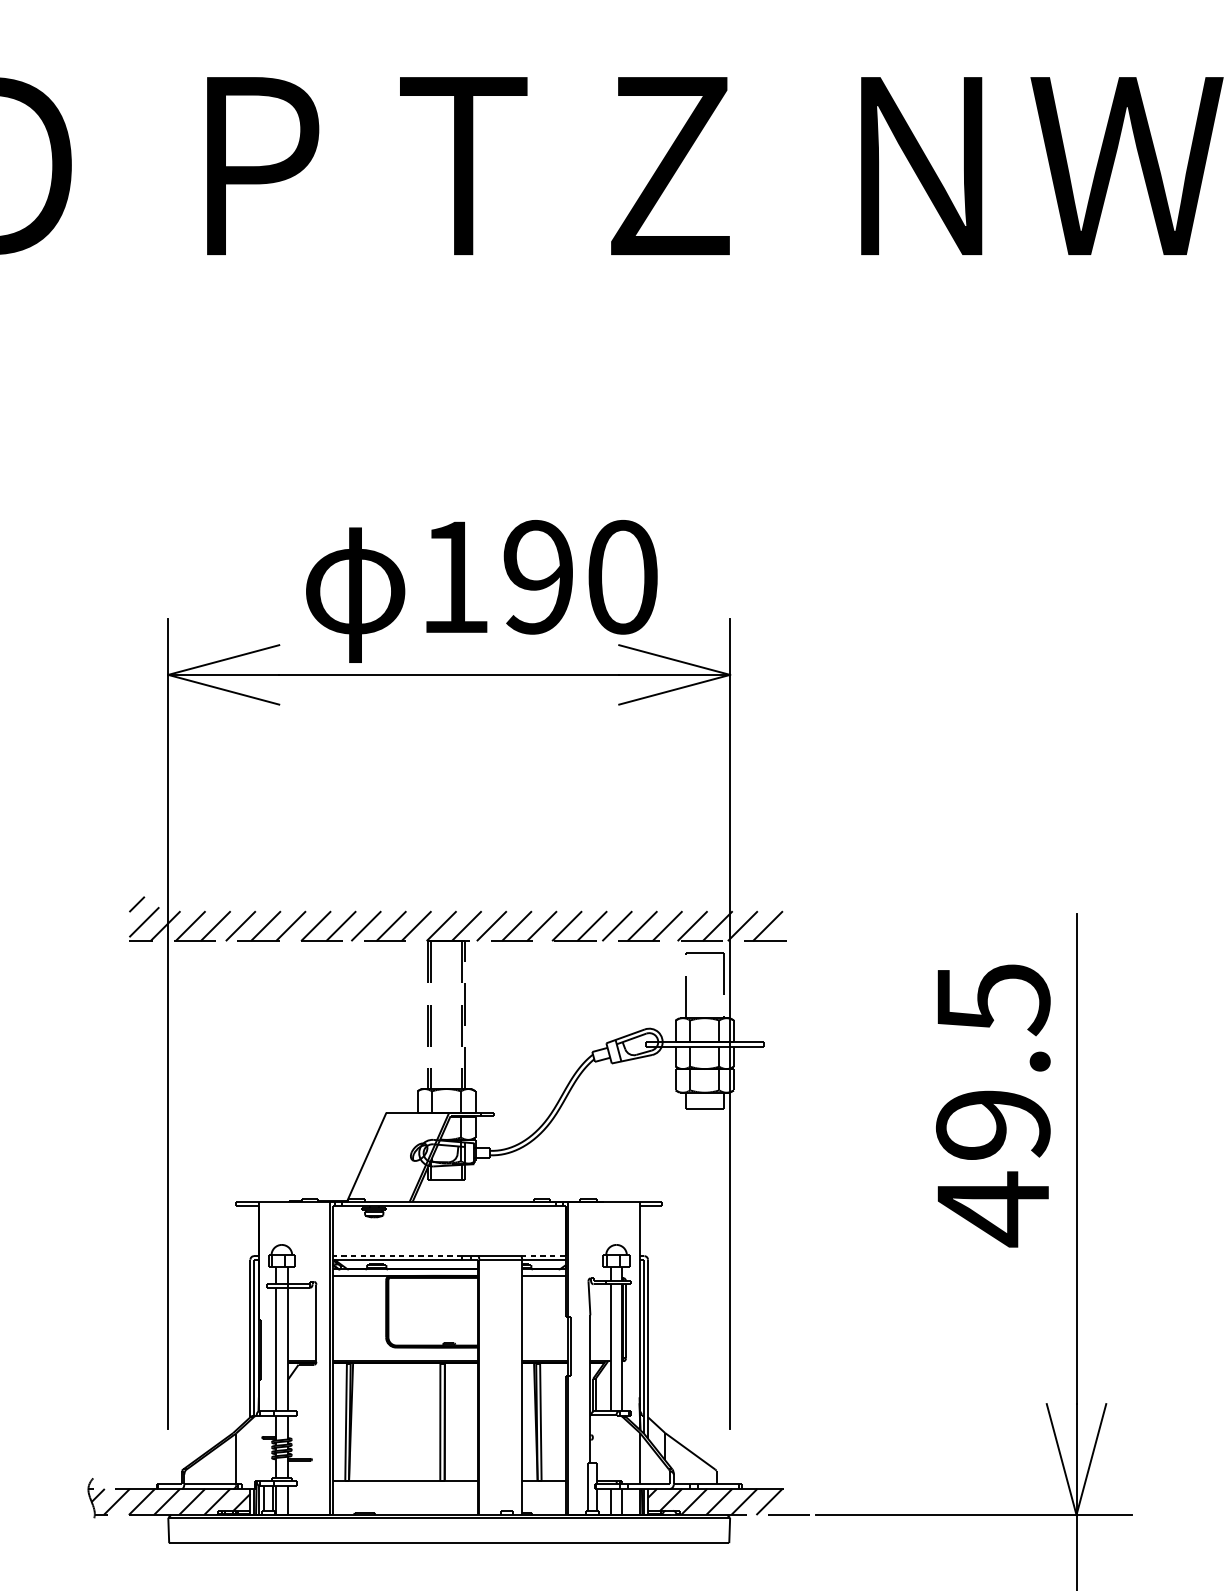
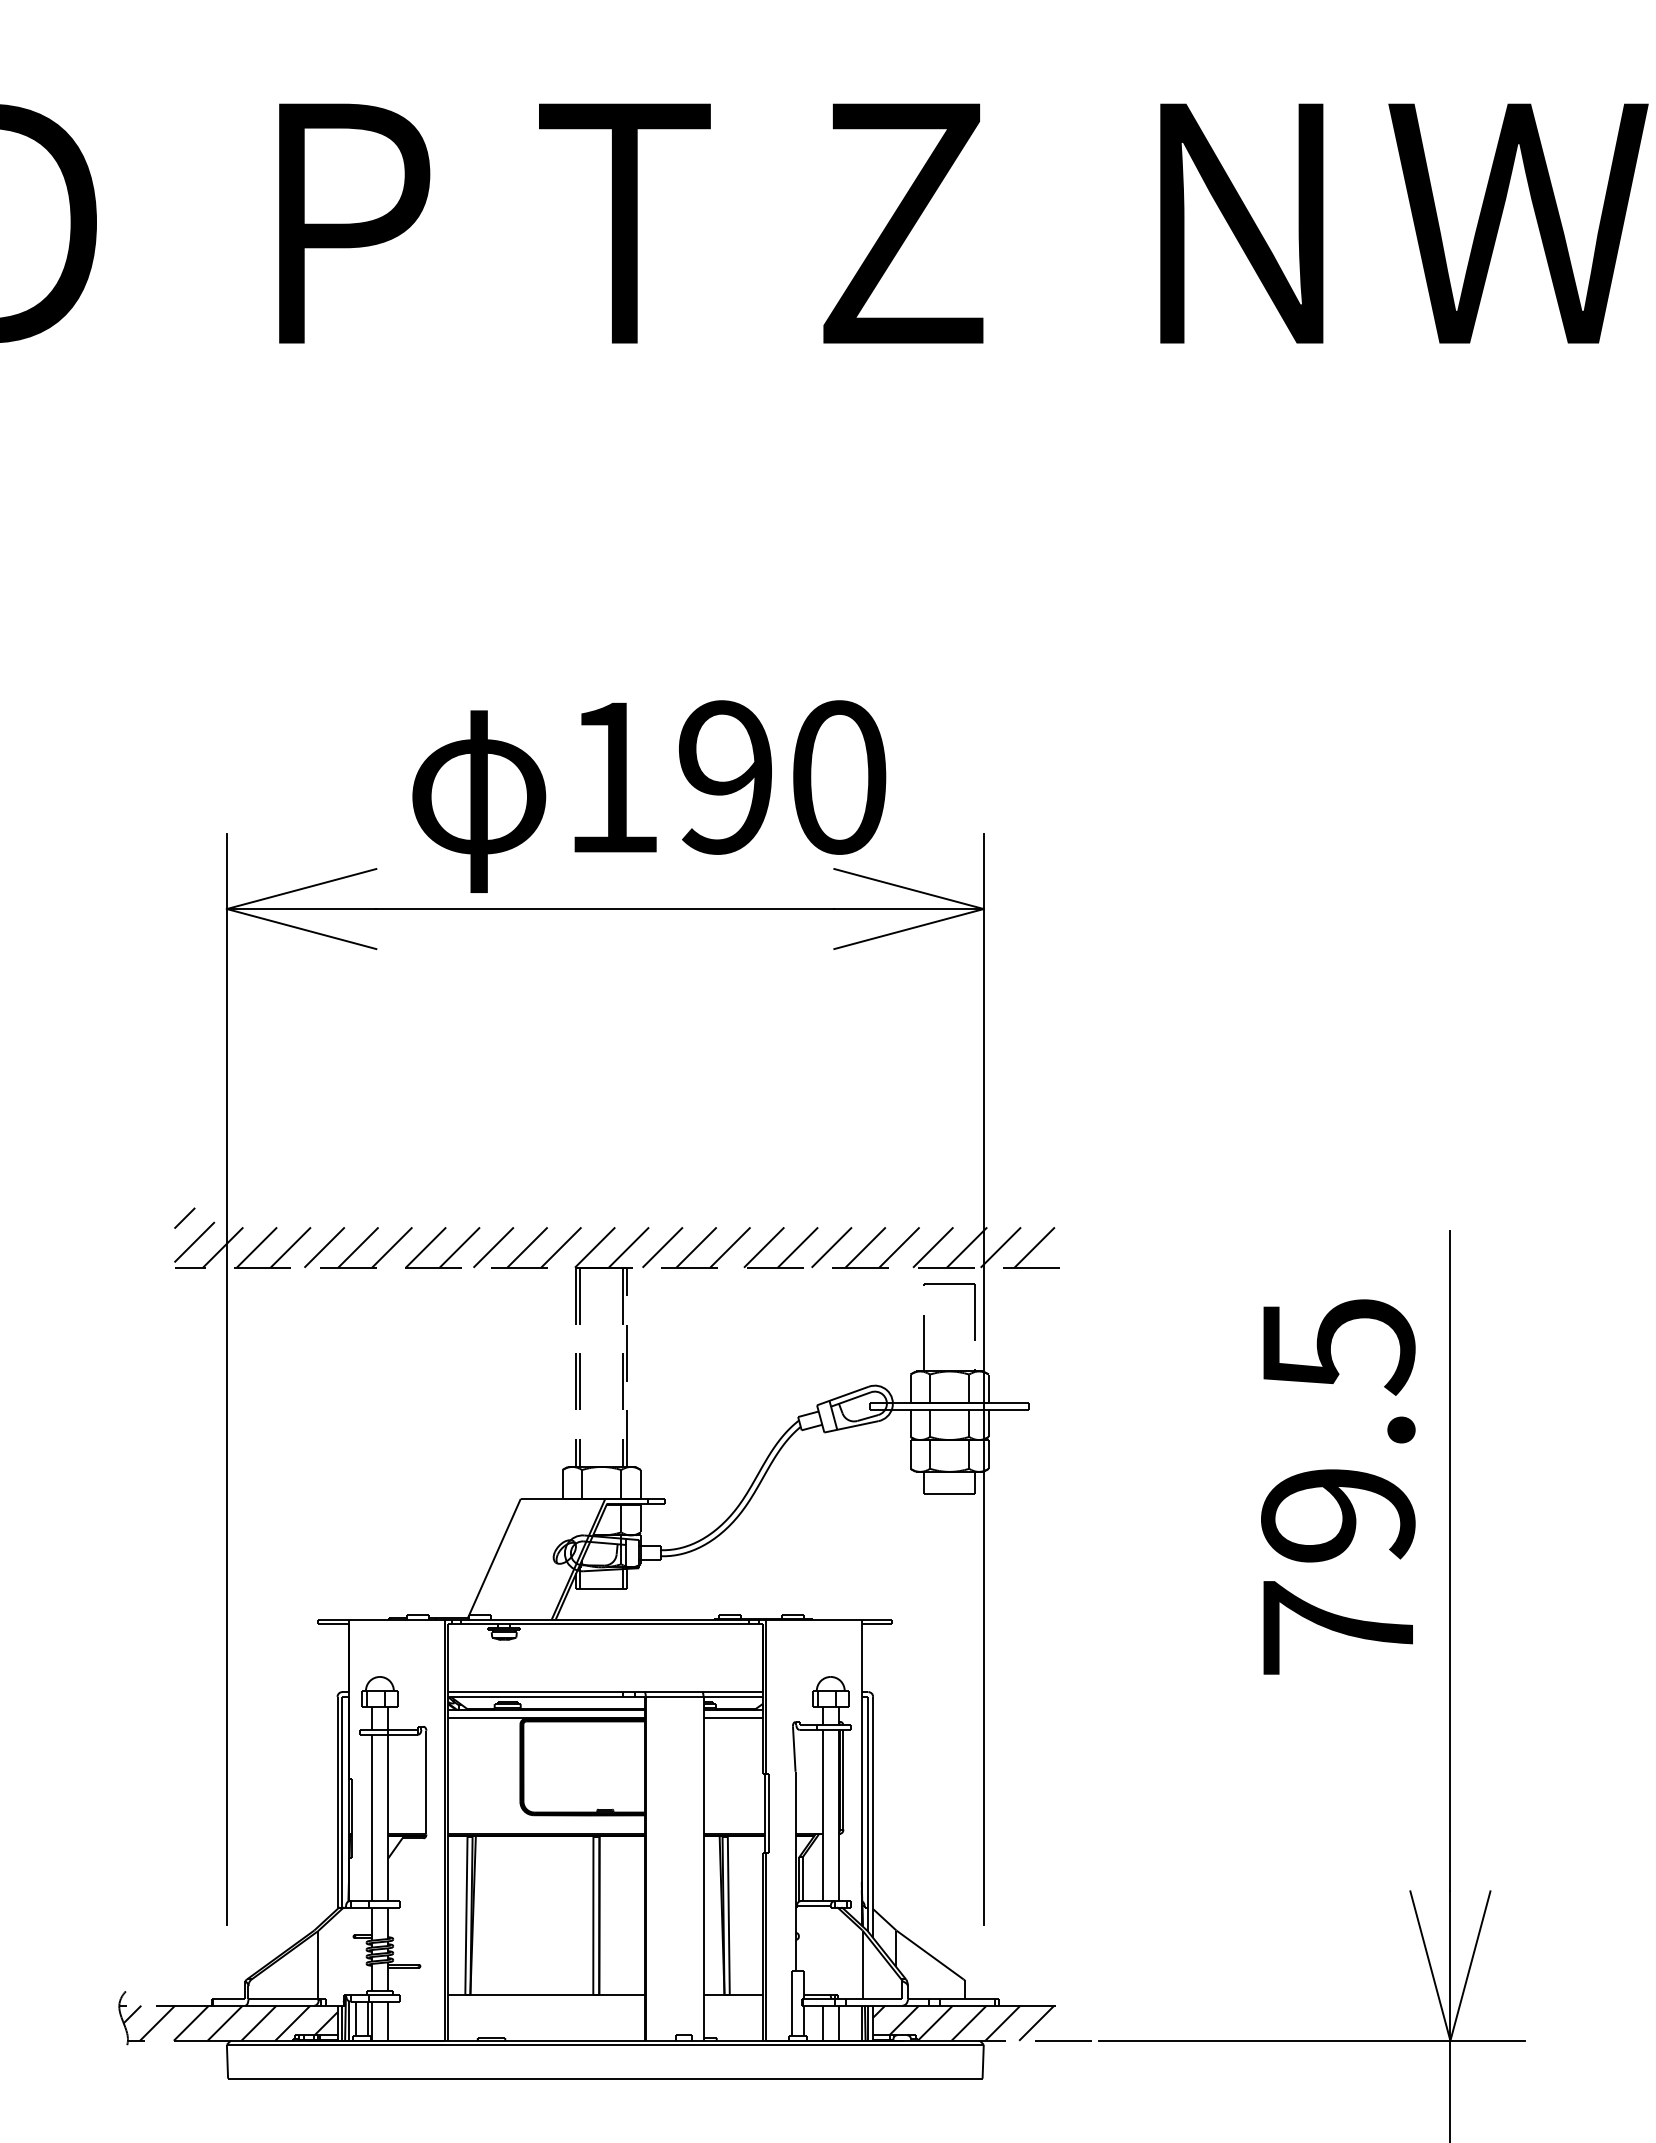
text: (992, 1208) -> (1337, 1628), 49.5 -> 79.5
line: (396, 1256) -> (534, 1692), dashed -> solid
line: (543, 1256) -> (732, 1692), dashed -> solid

